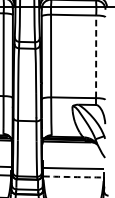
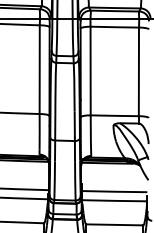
line: (95, 56) -> (138, 71), dashed -> solid
arc: (73, 176) -> (114, 200), dashed -> solid

